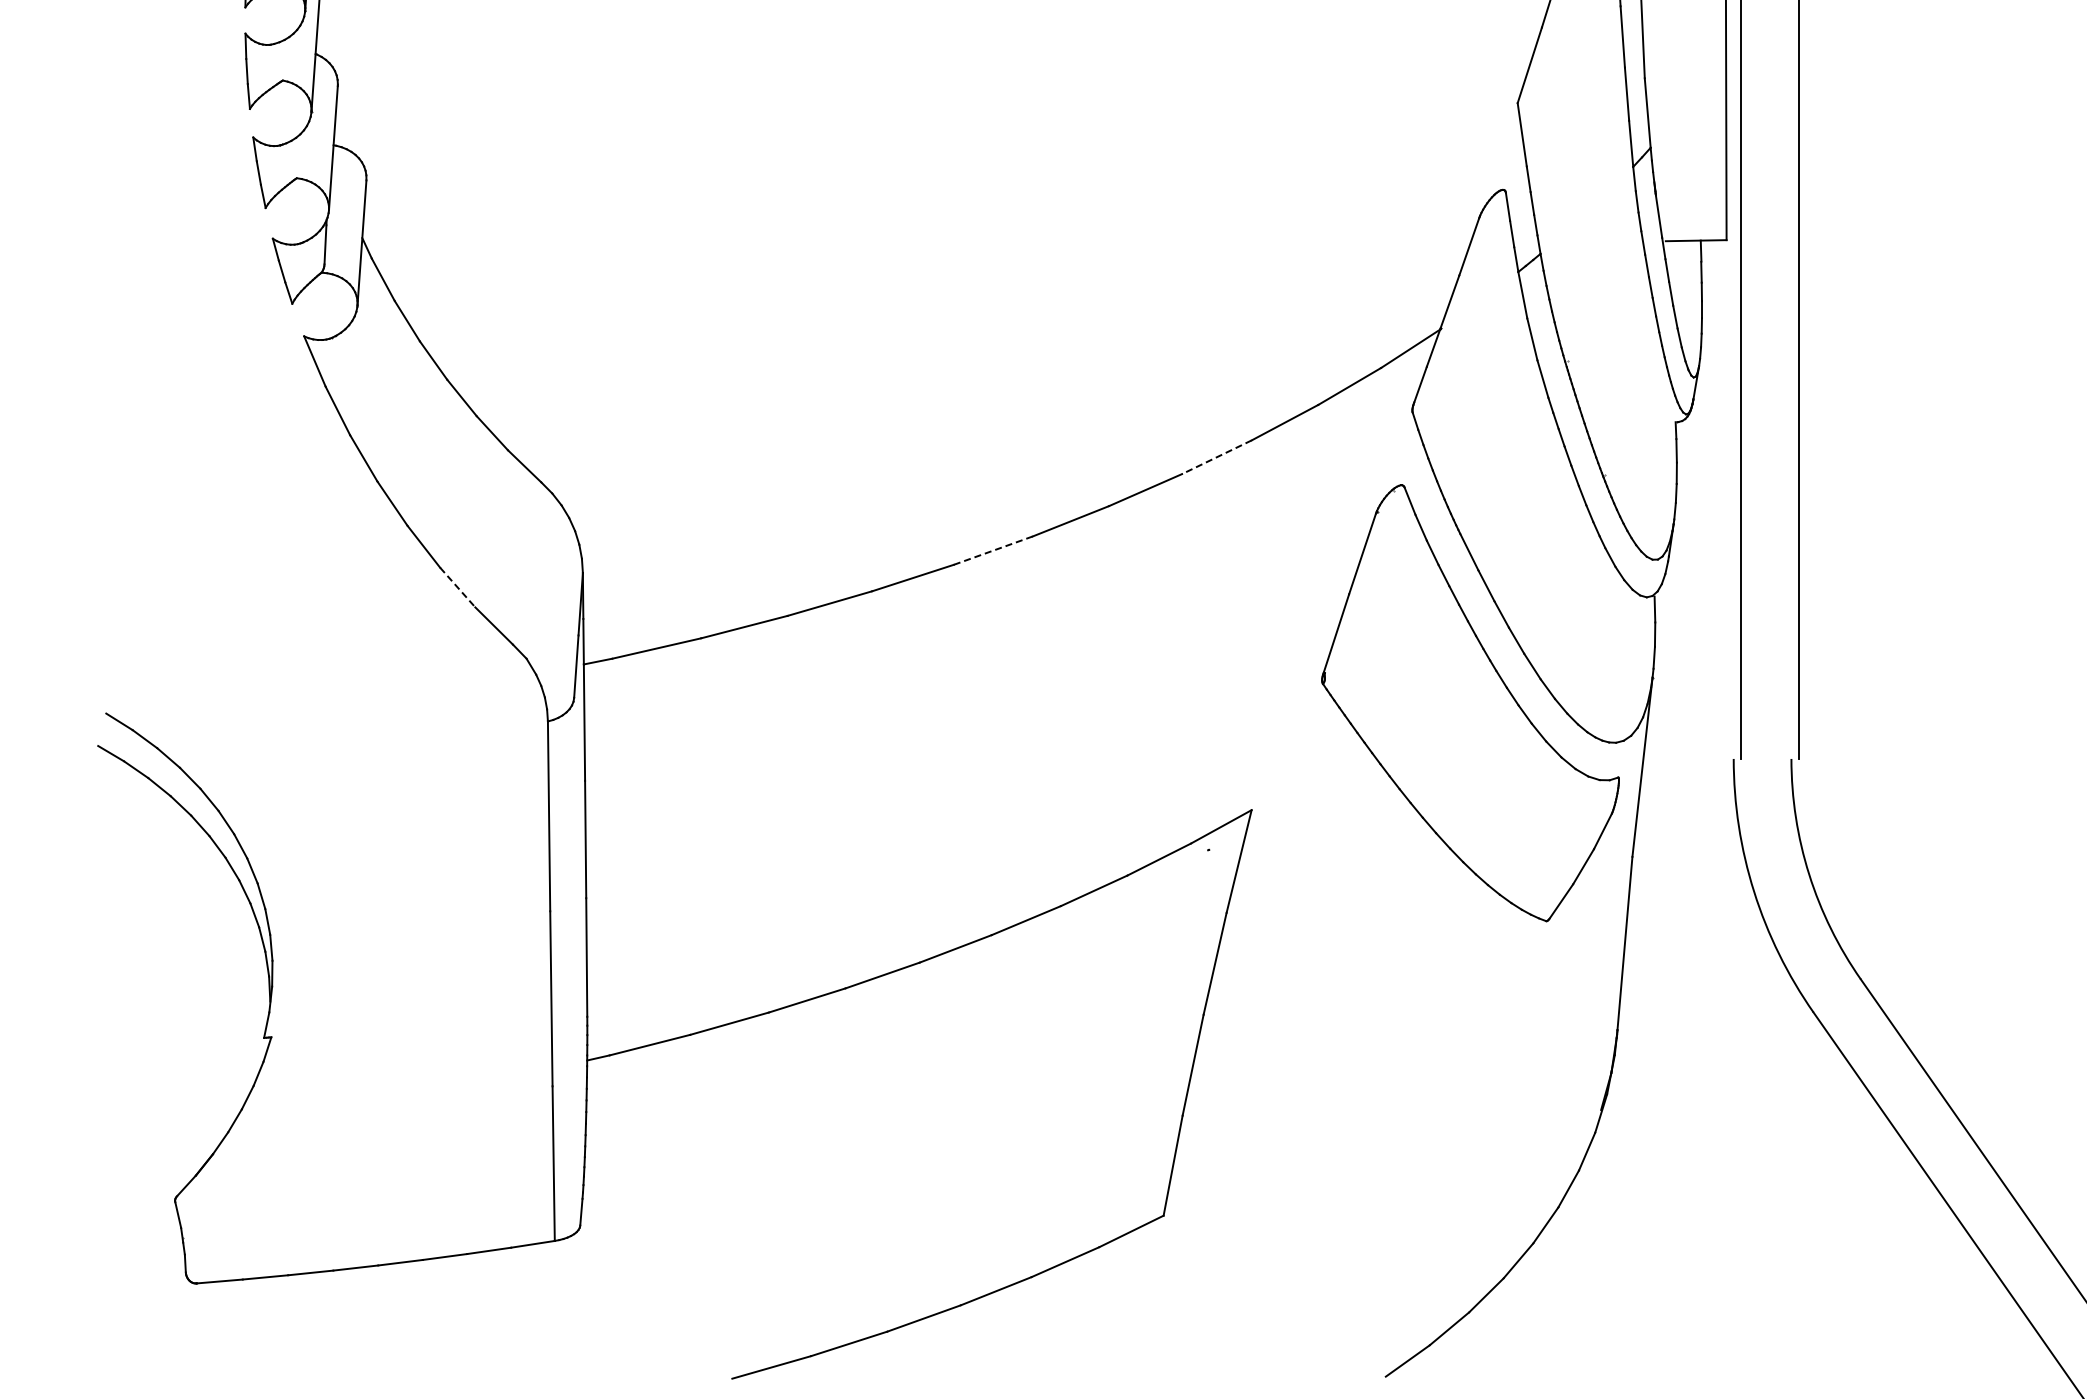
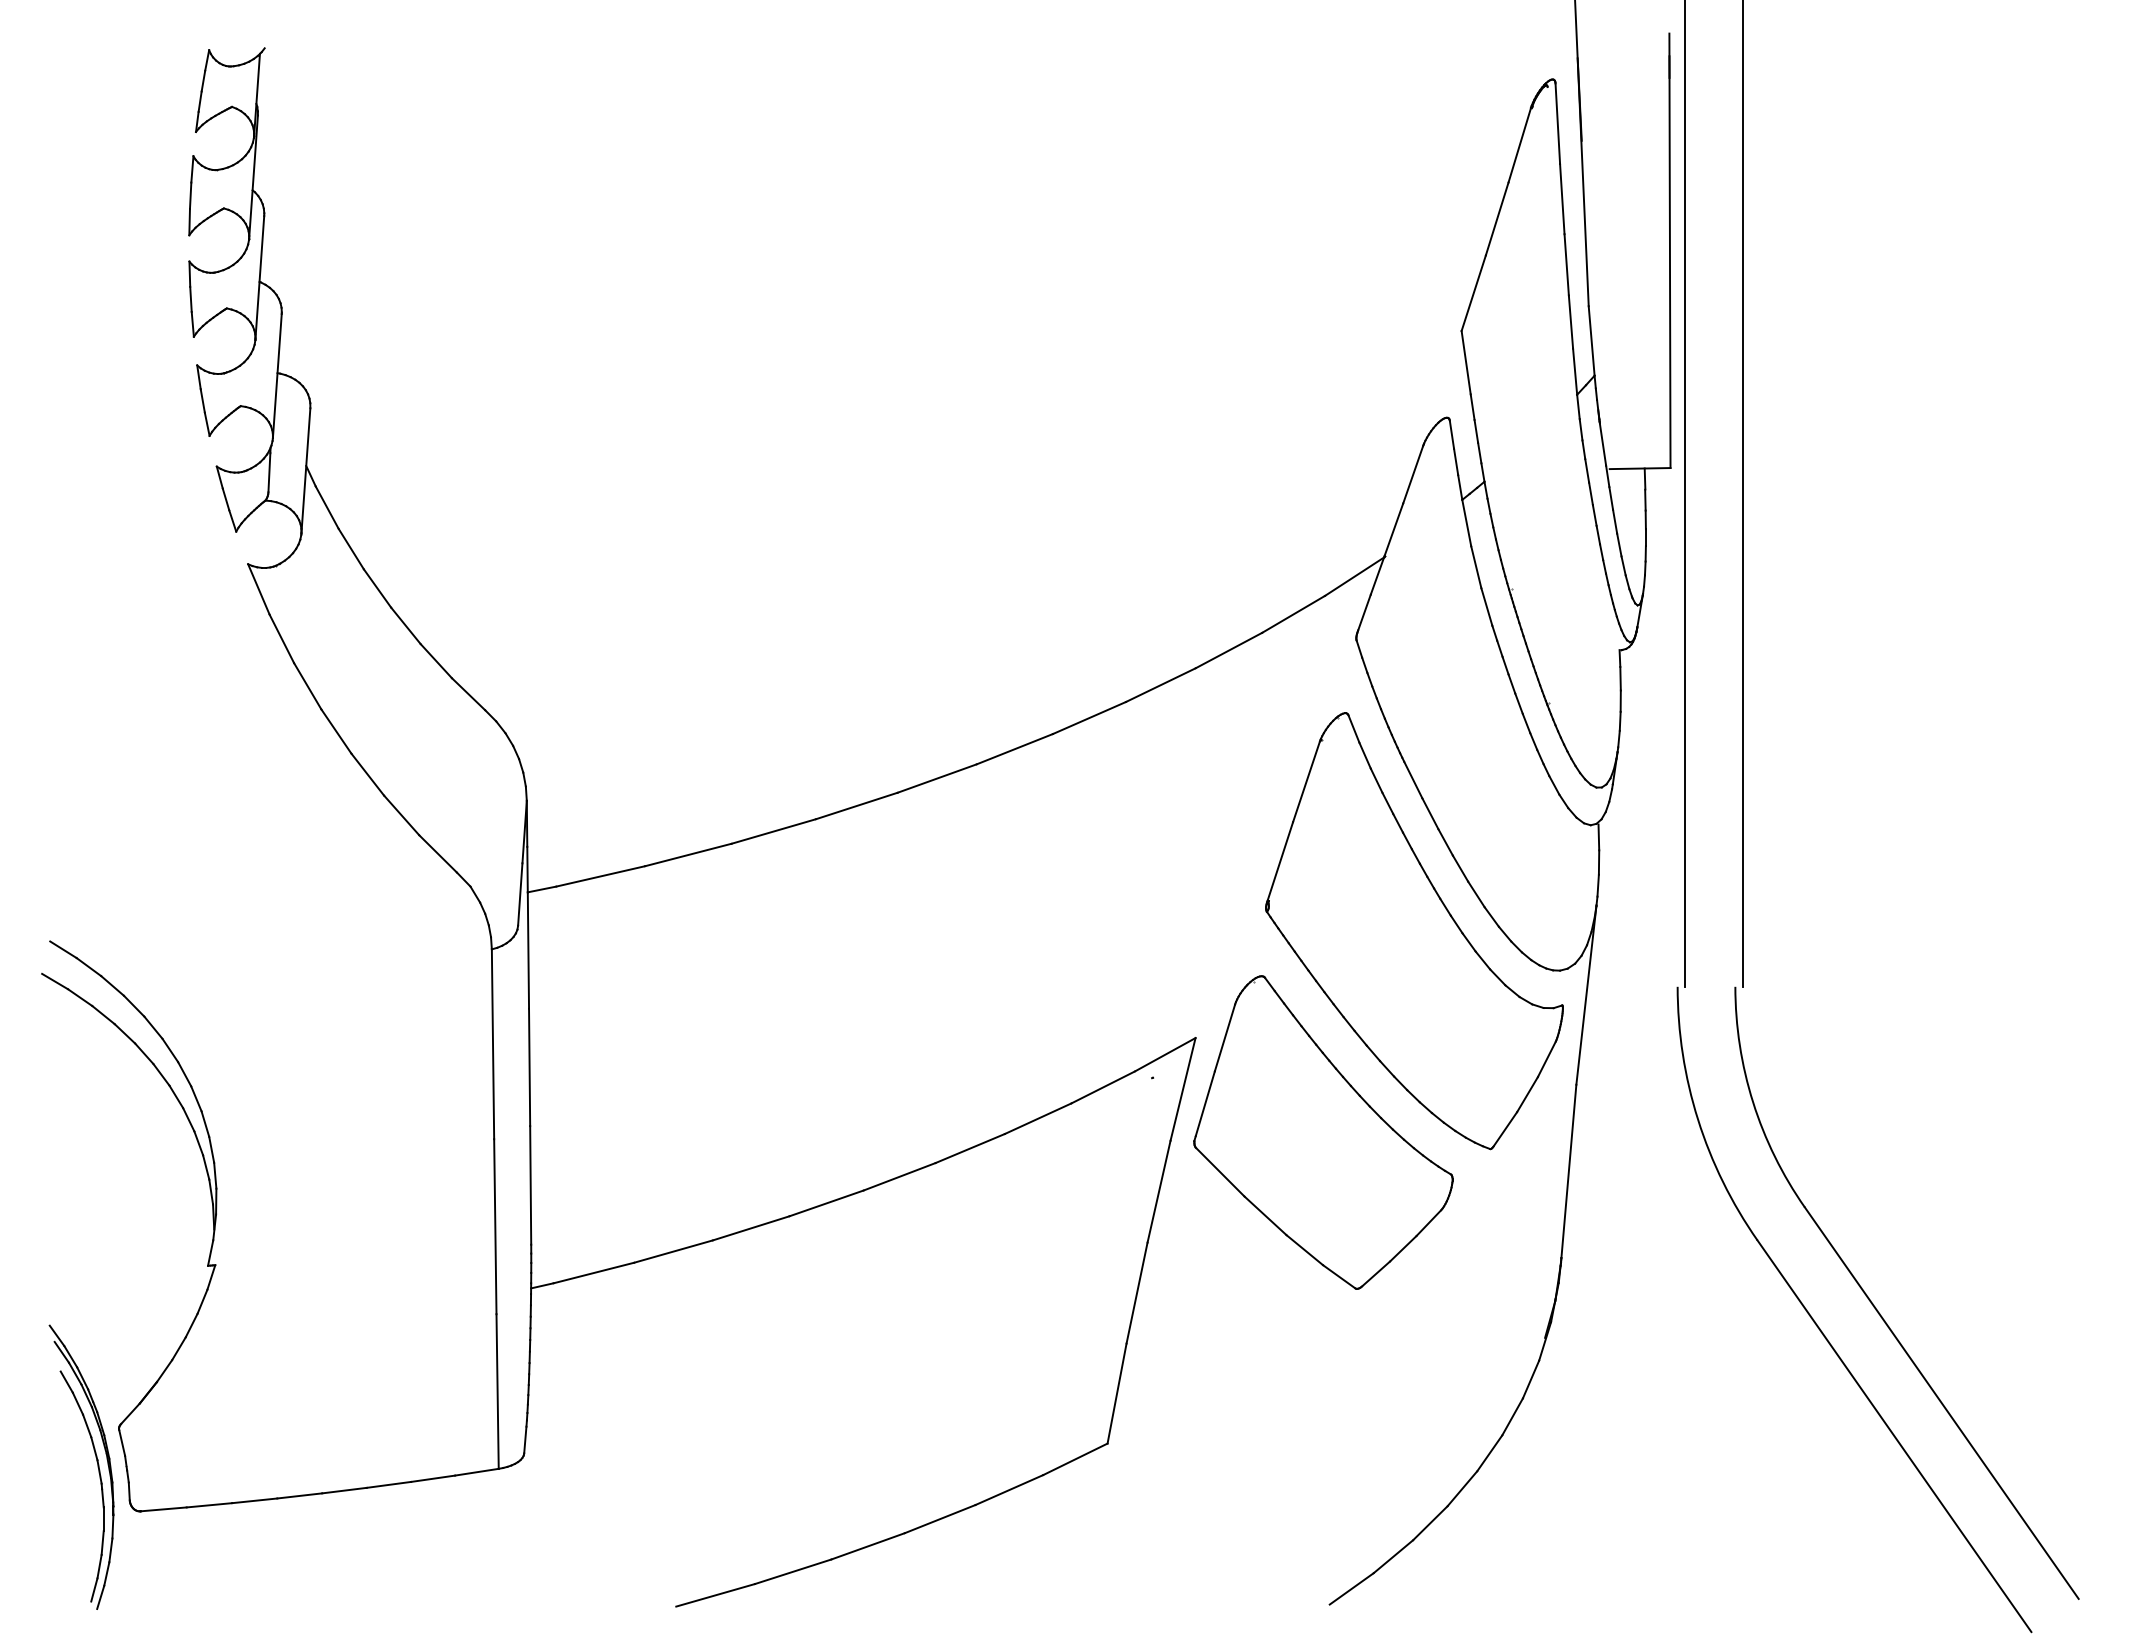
line: (1216, 457) -> (1160, 685), dashed -> solid
line: (992, 550) -> (936, 778), dashed -> solid
line: (458, 587) -> (402, 815), dashed -> solid
part: (1379, 904) -> (1323, 1132), added
part: (152, 1233) -> (96, 1461), added

